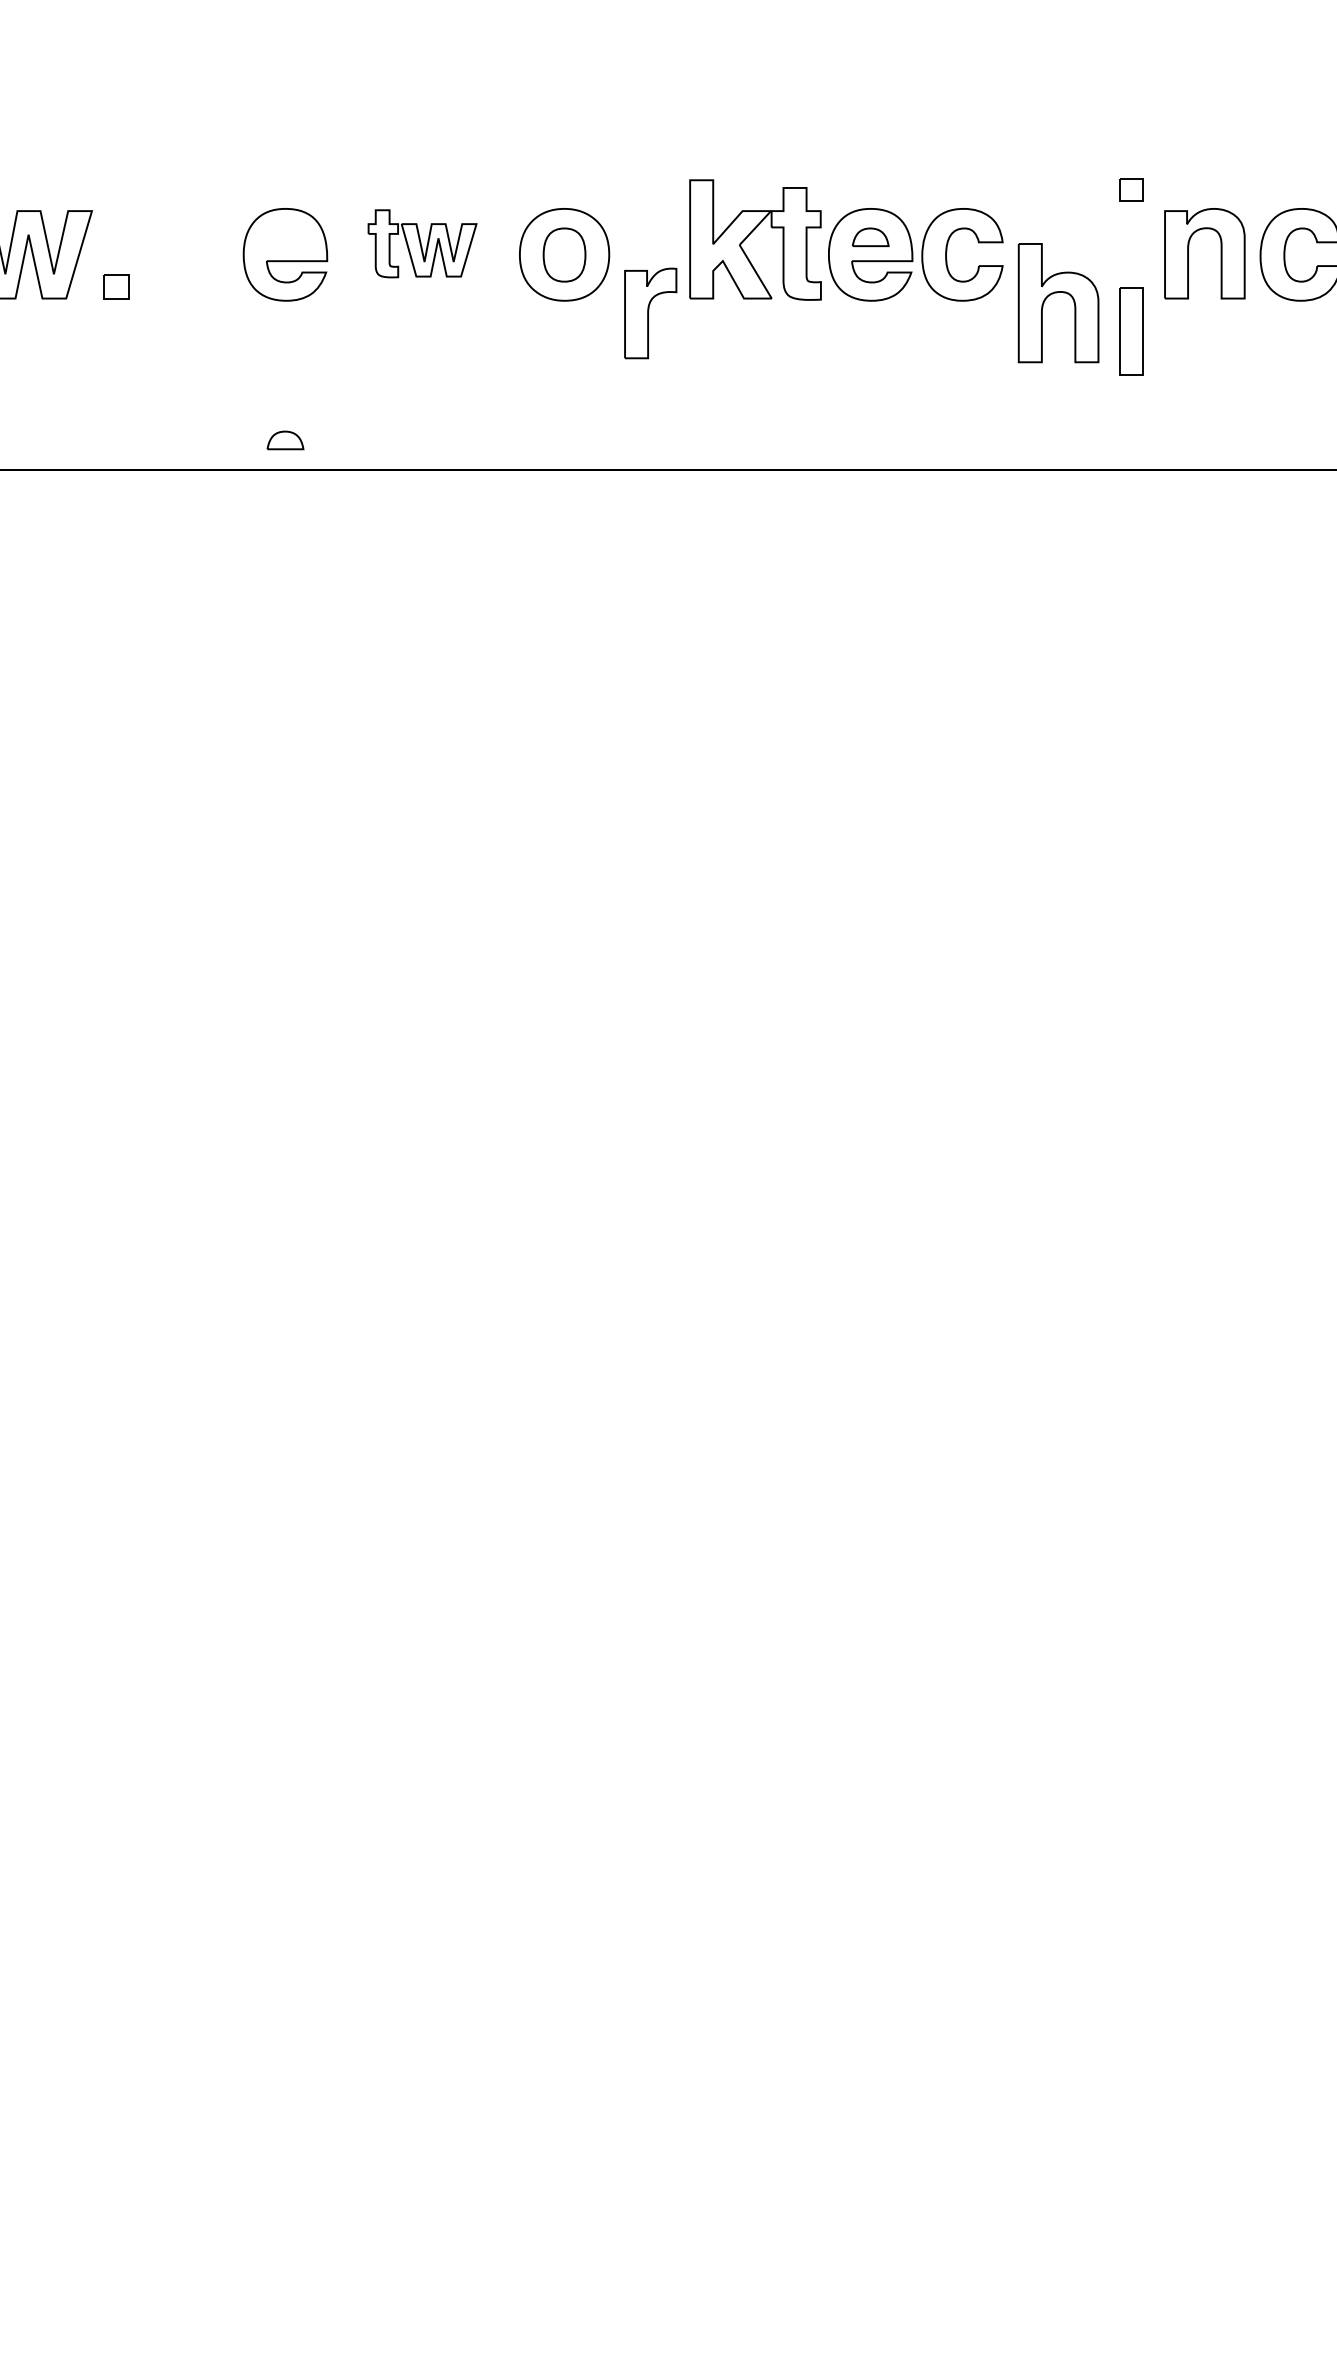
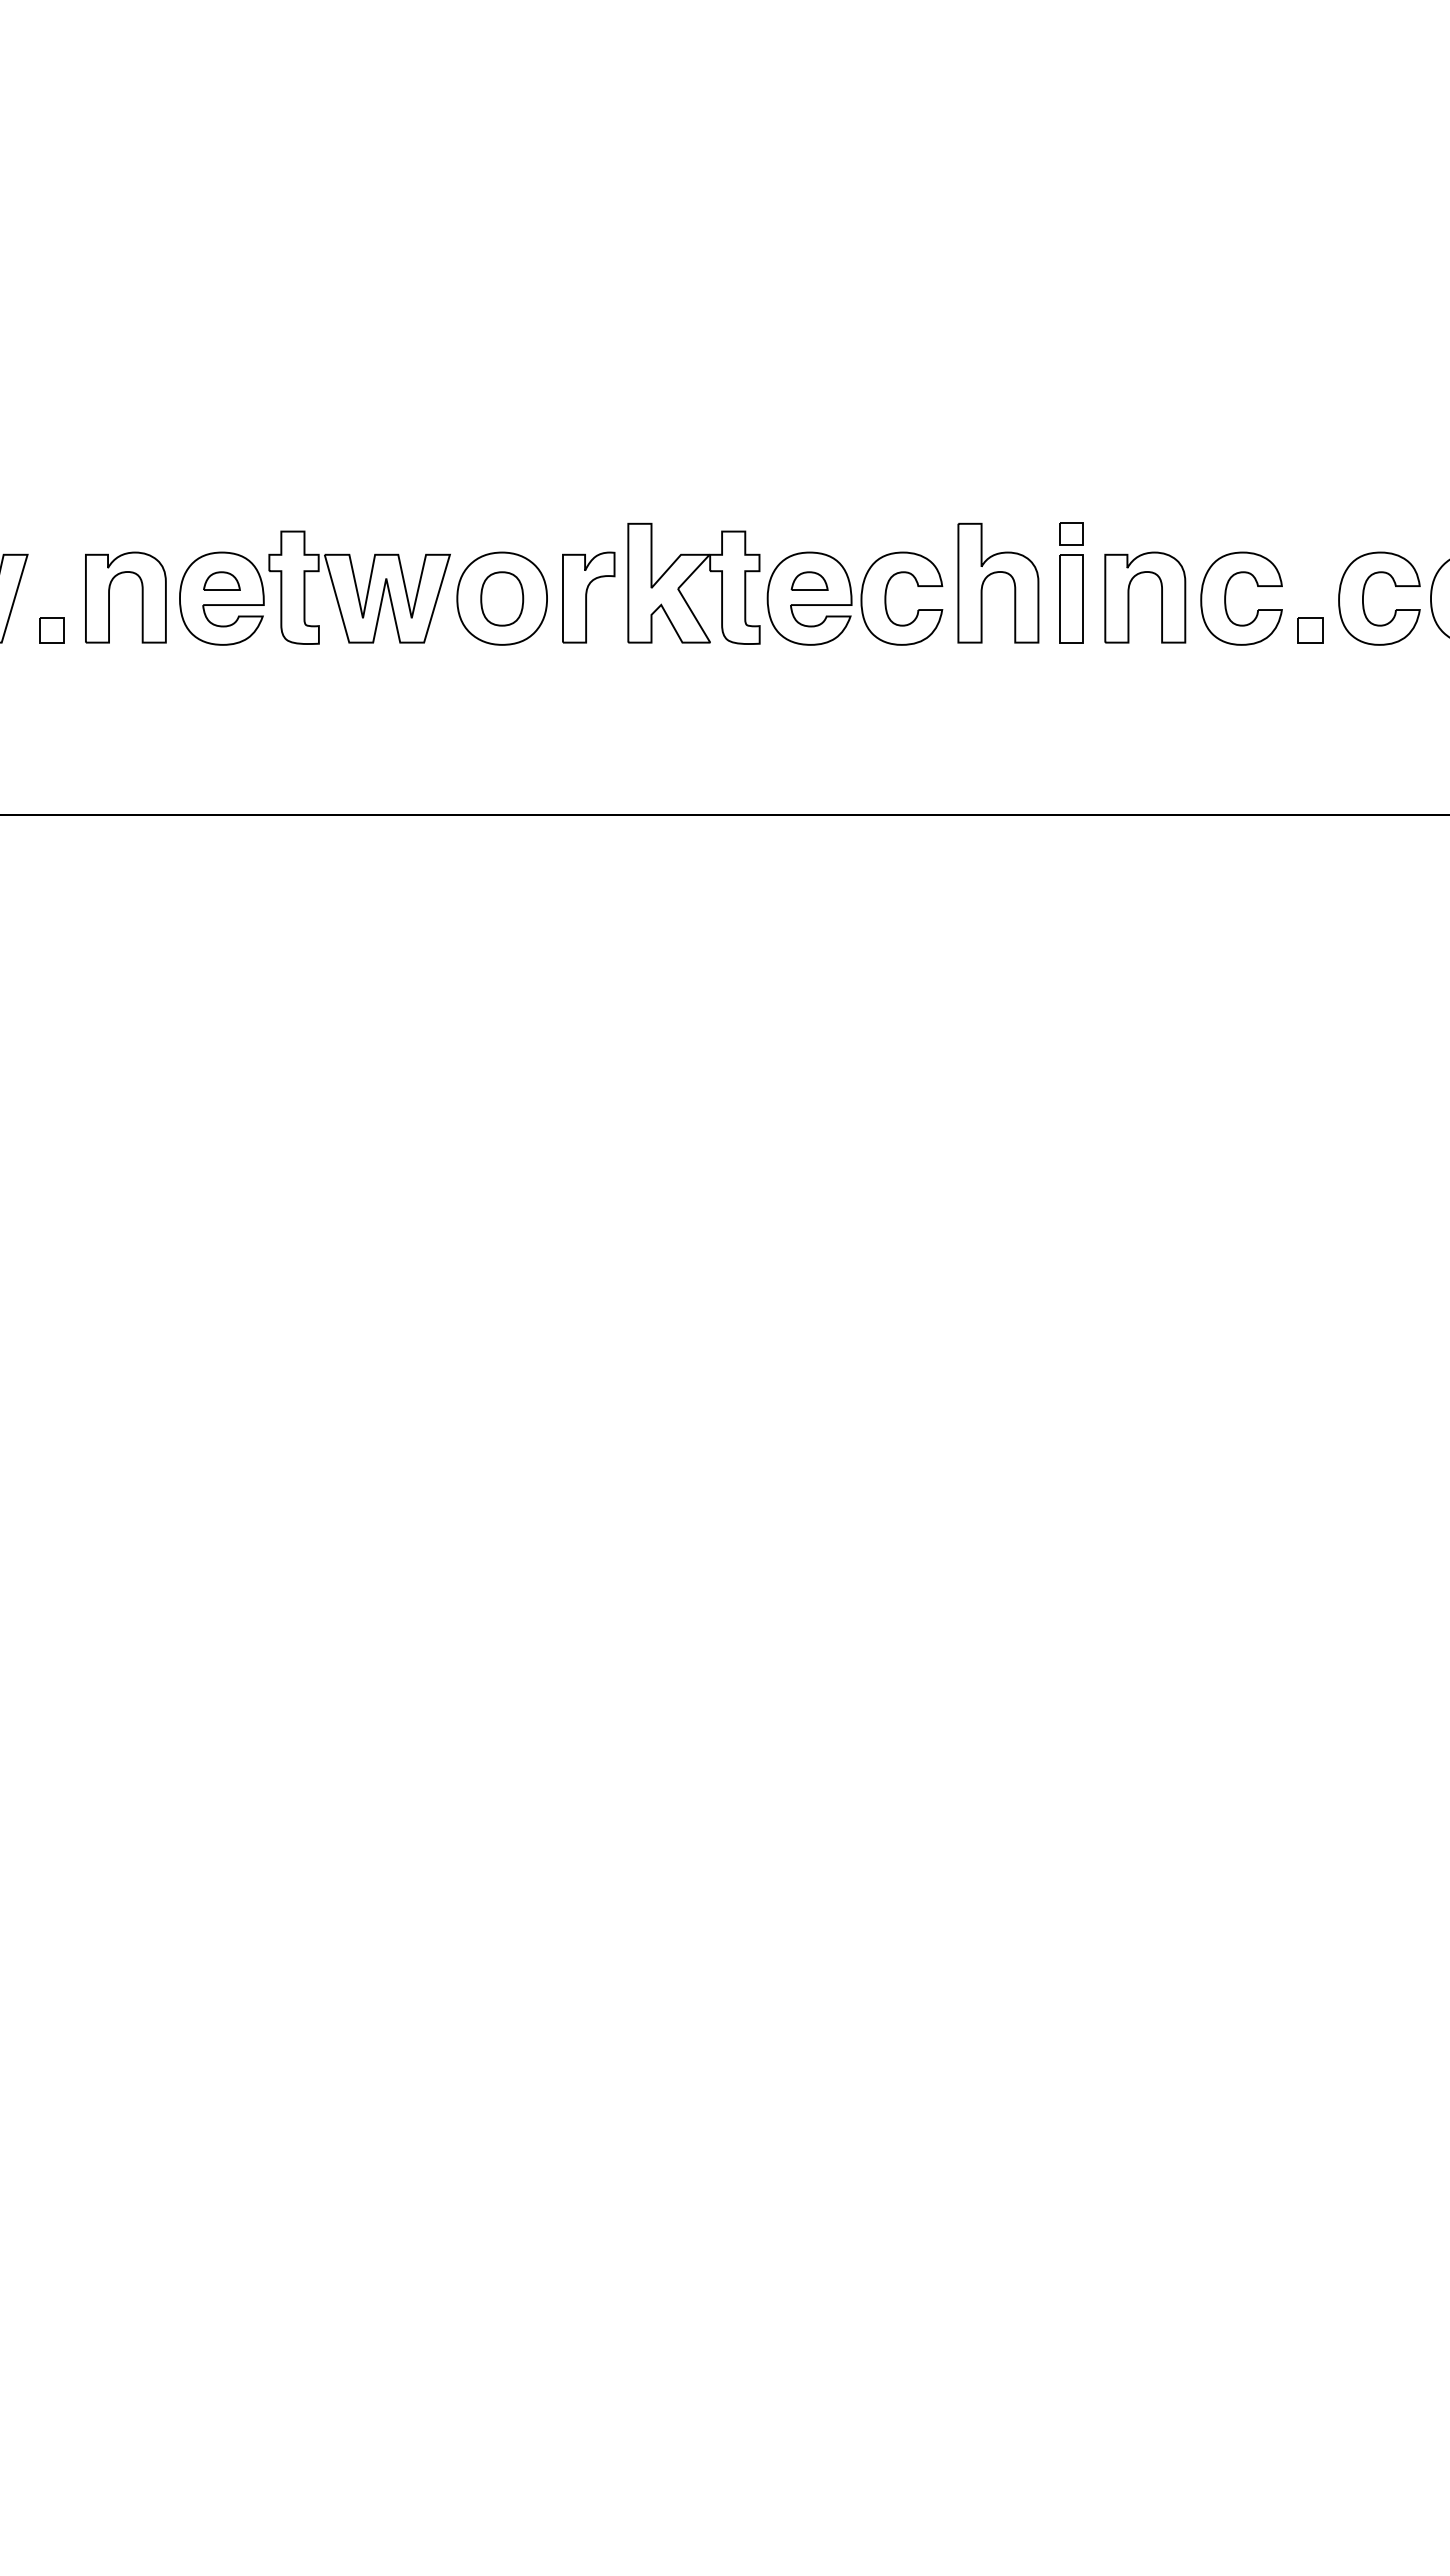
part: (422, 243) -> (359, 587), size x1.67
part: (173, 253) -> (109, 597), added
part: (1057, 293) -> (997, 573), moved
part: (650, 313) -> (588, 597), moved
part: (1131, 331) -> (1071, 598), moved
part: (285, 439) -> (221, 580), moved

